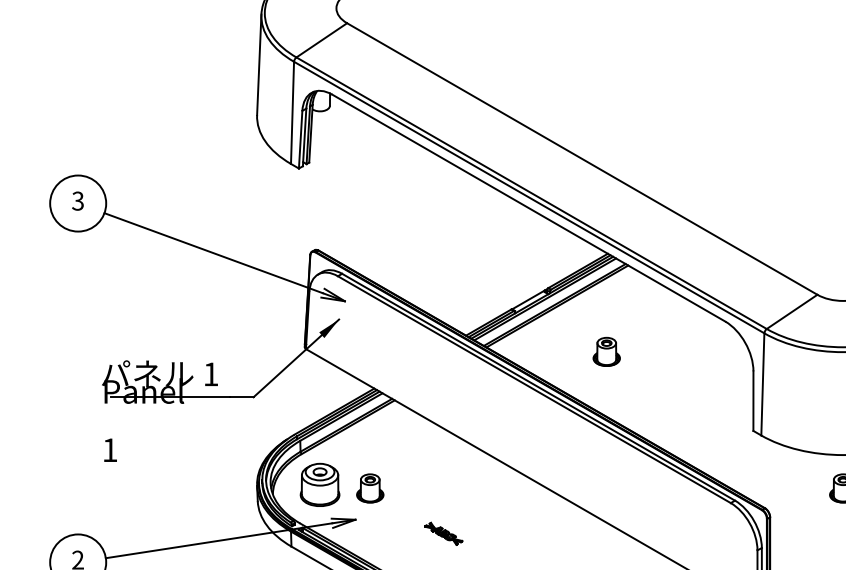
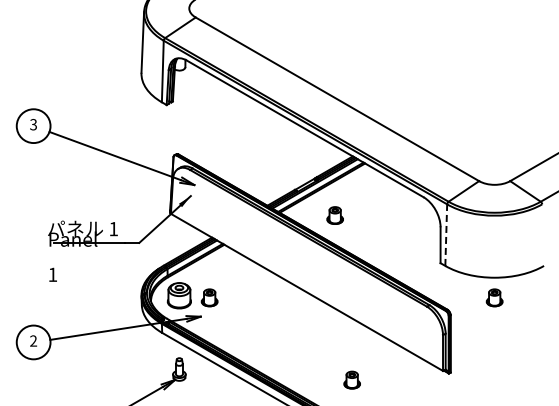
part: (605, 351) -> (334, 215), moved
line: (763, 384) -> (446, 235), solid -> dashed
part: (442, 532) -> (253, 324), removed

